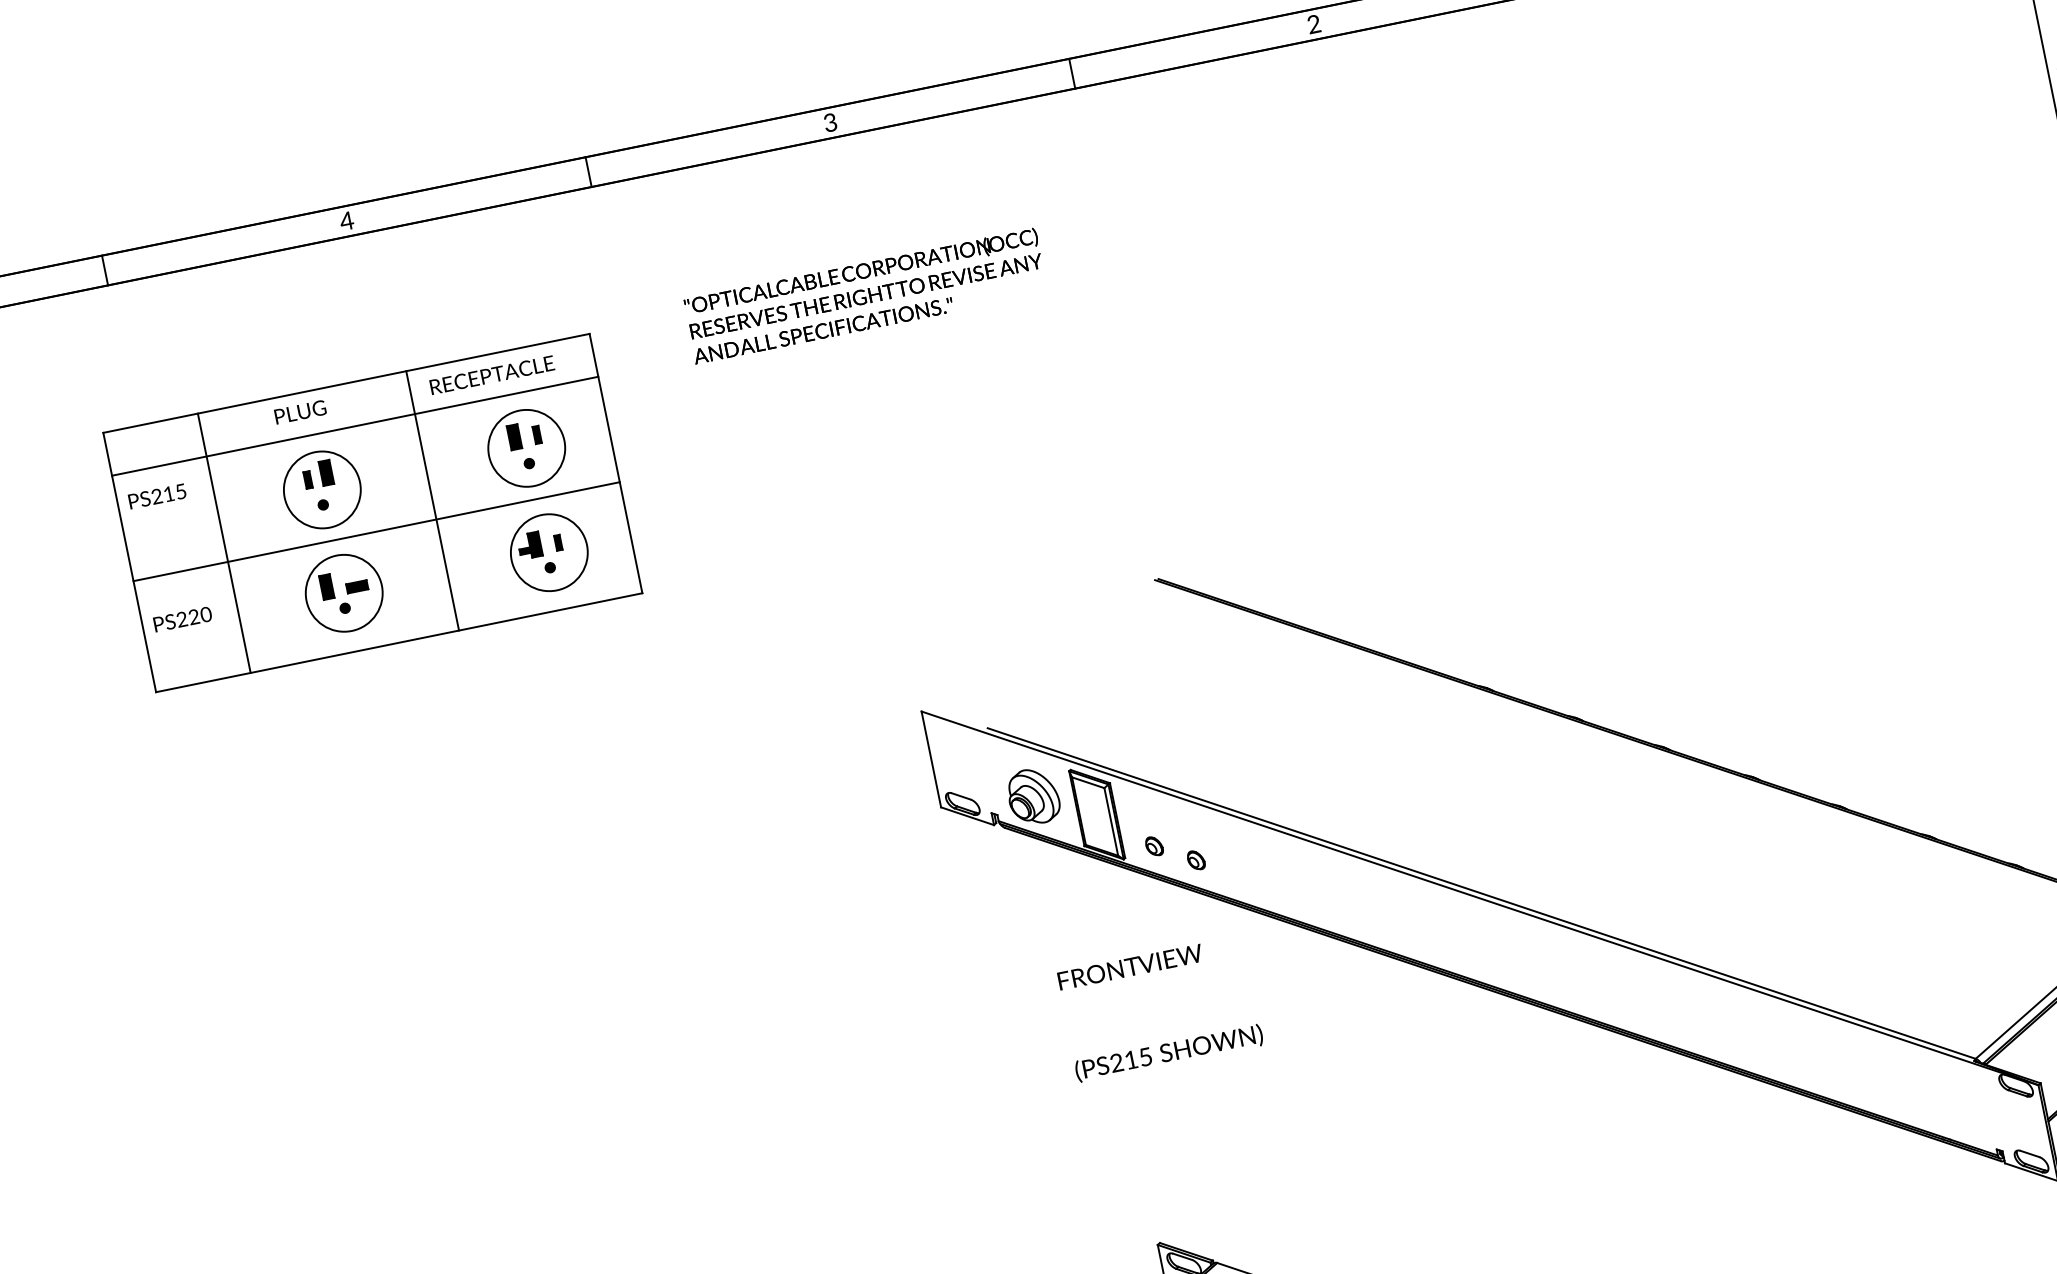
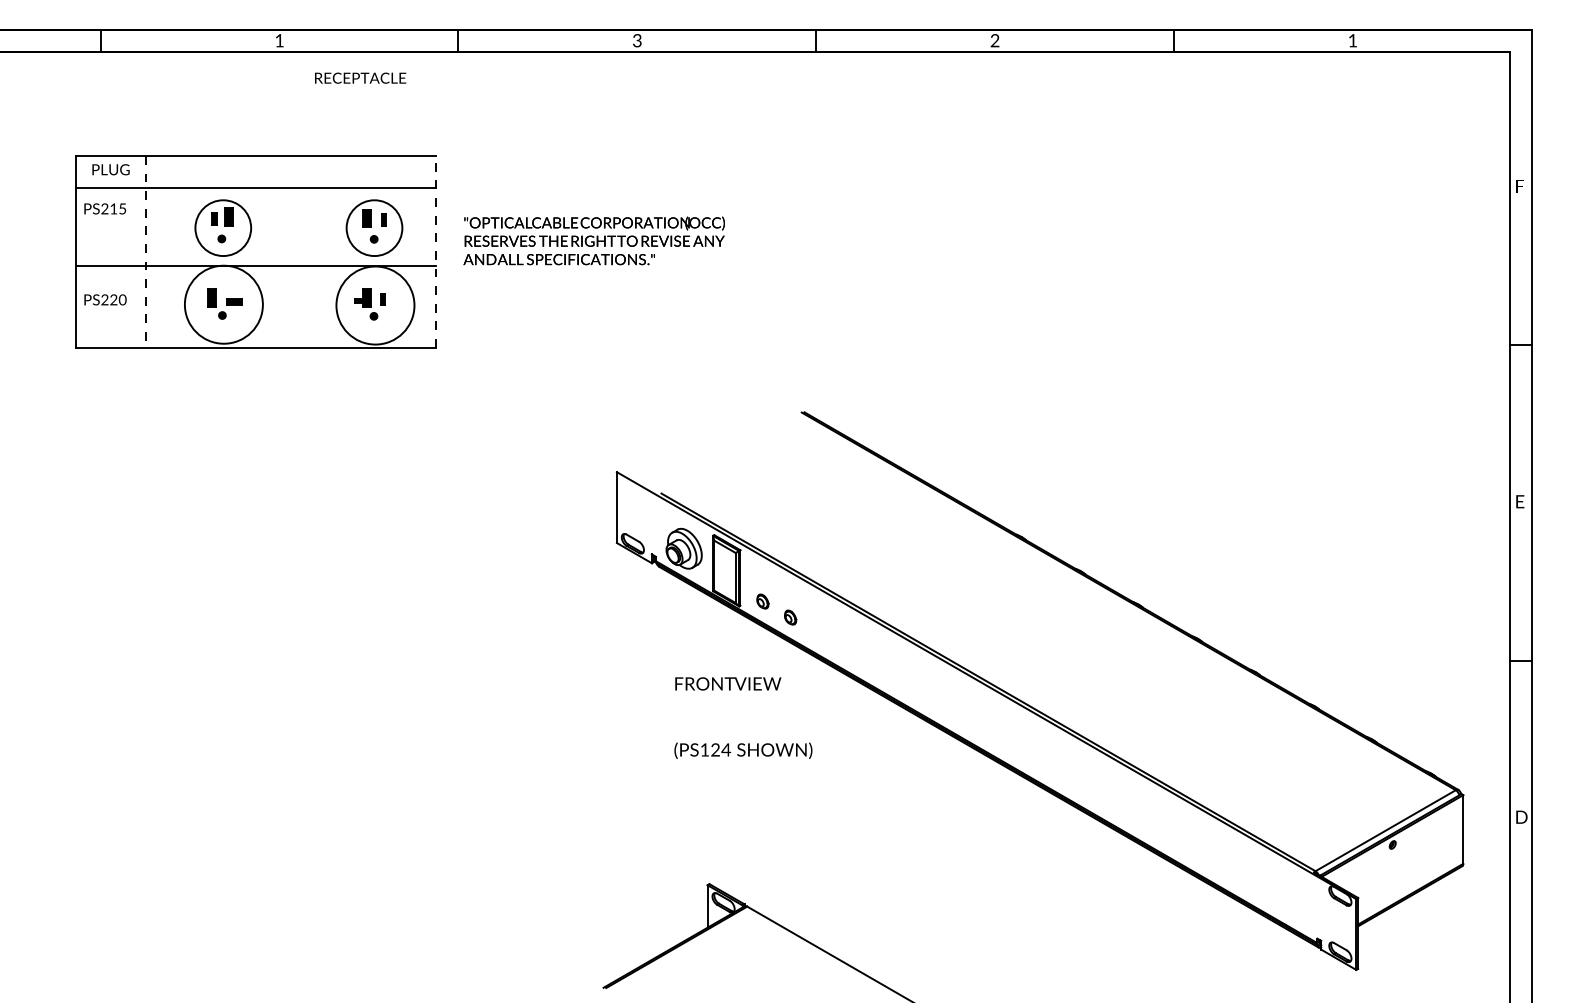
text: (346, 220) -> (279, 40), 4 -> 1
text: (864, 295) -> (593, 240), moved
text: (491, 374) -> (360, 77), moved
text: (299, 411) -> (110, 169), moved
line: (615, 463) -> (435, 251), solid -> dashed
line: (433, 500) -> (300, 251), removed
line: (223, 542) -> (145, 251), solid -> dashed
circle: (549, 552) -> (375, 305), size x1.4
circle: (343, 593) -> (223, 304), size x1.4
text: (1131, 1059) -> (715, 749), (PS215 -> (PS124

